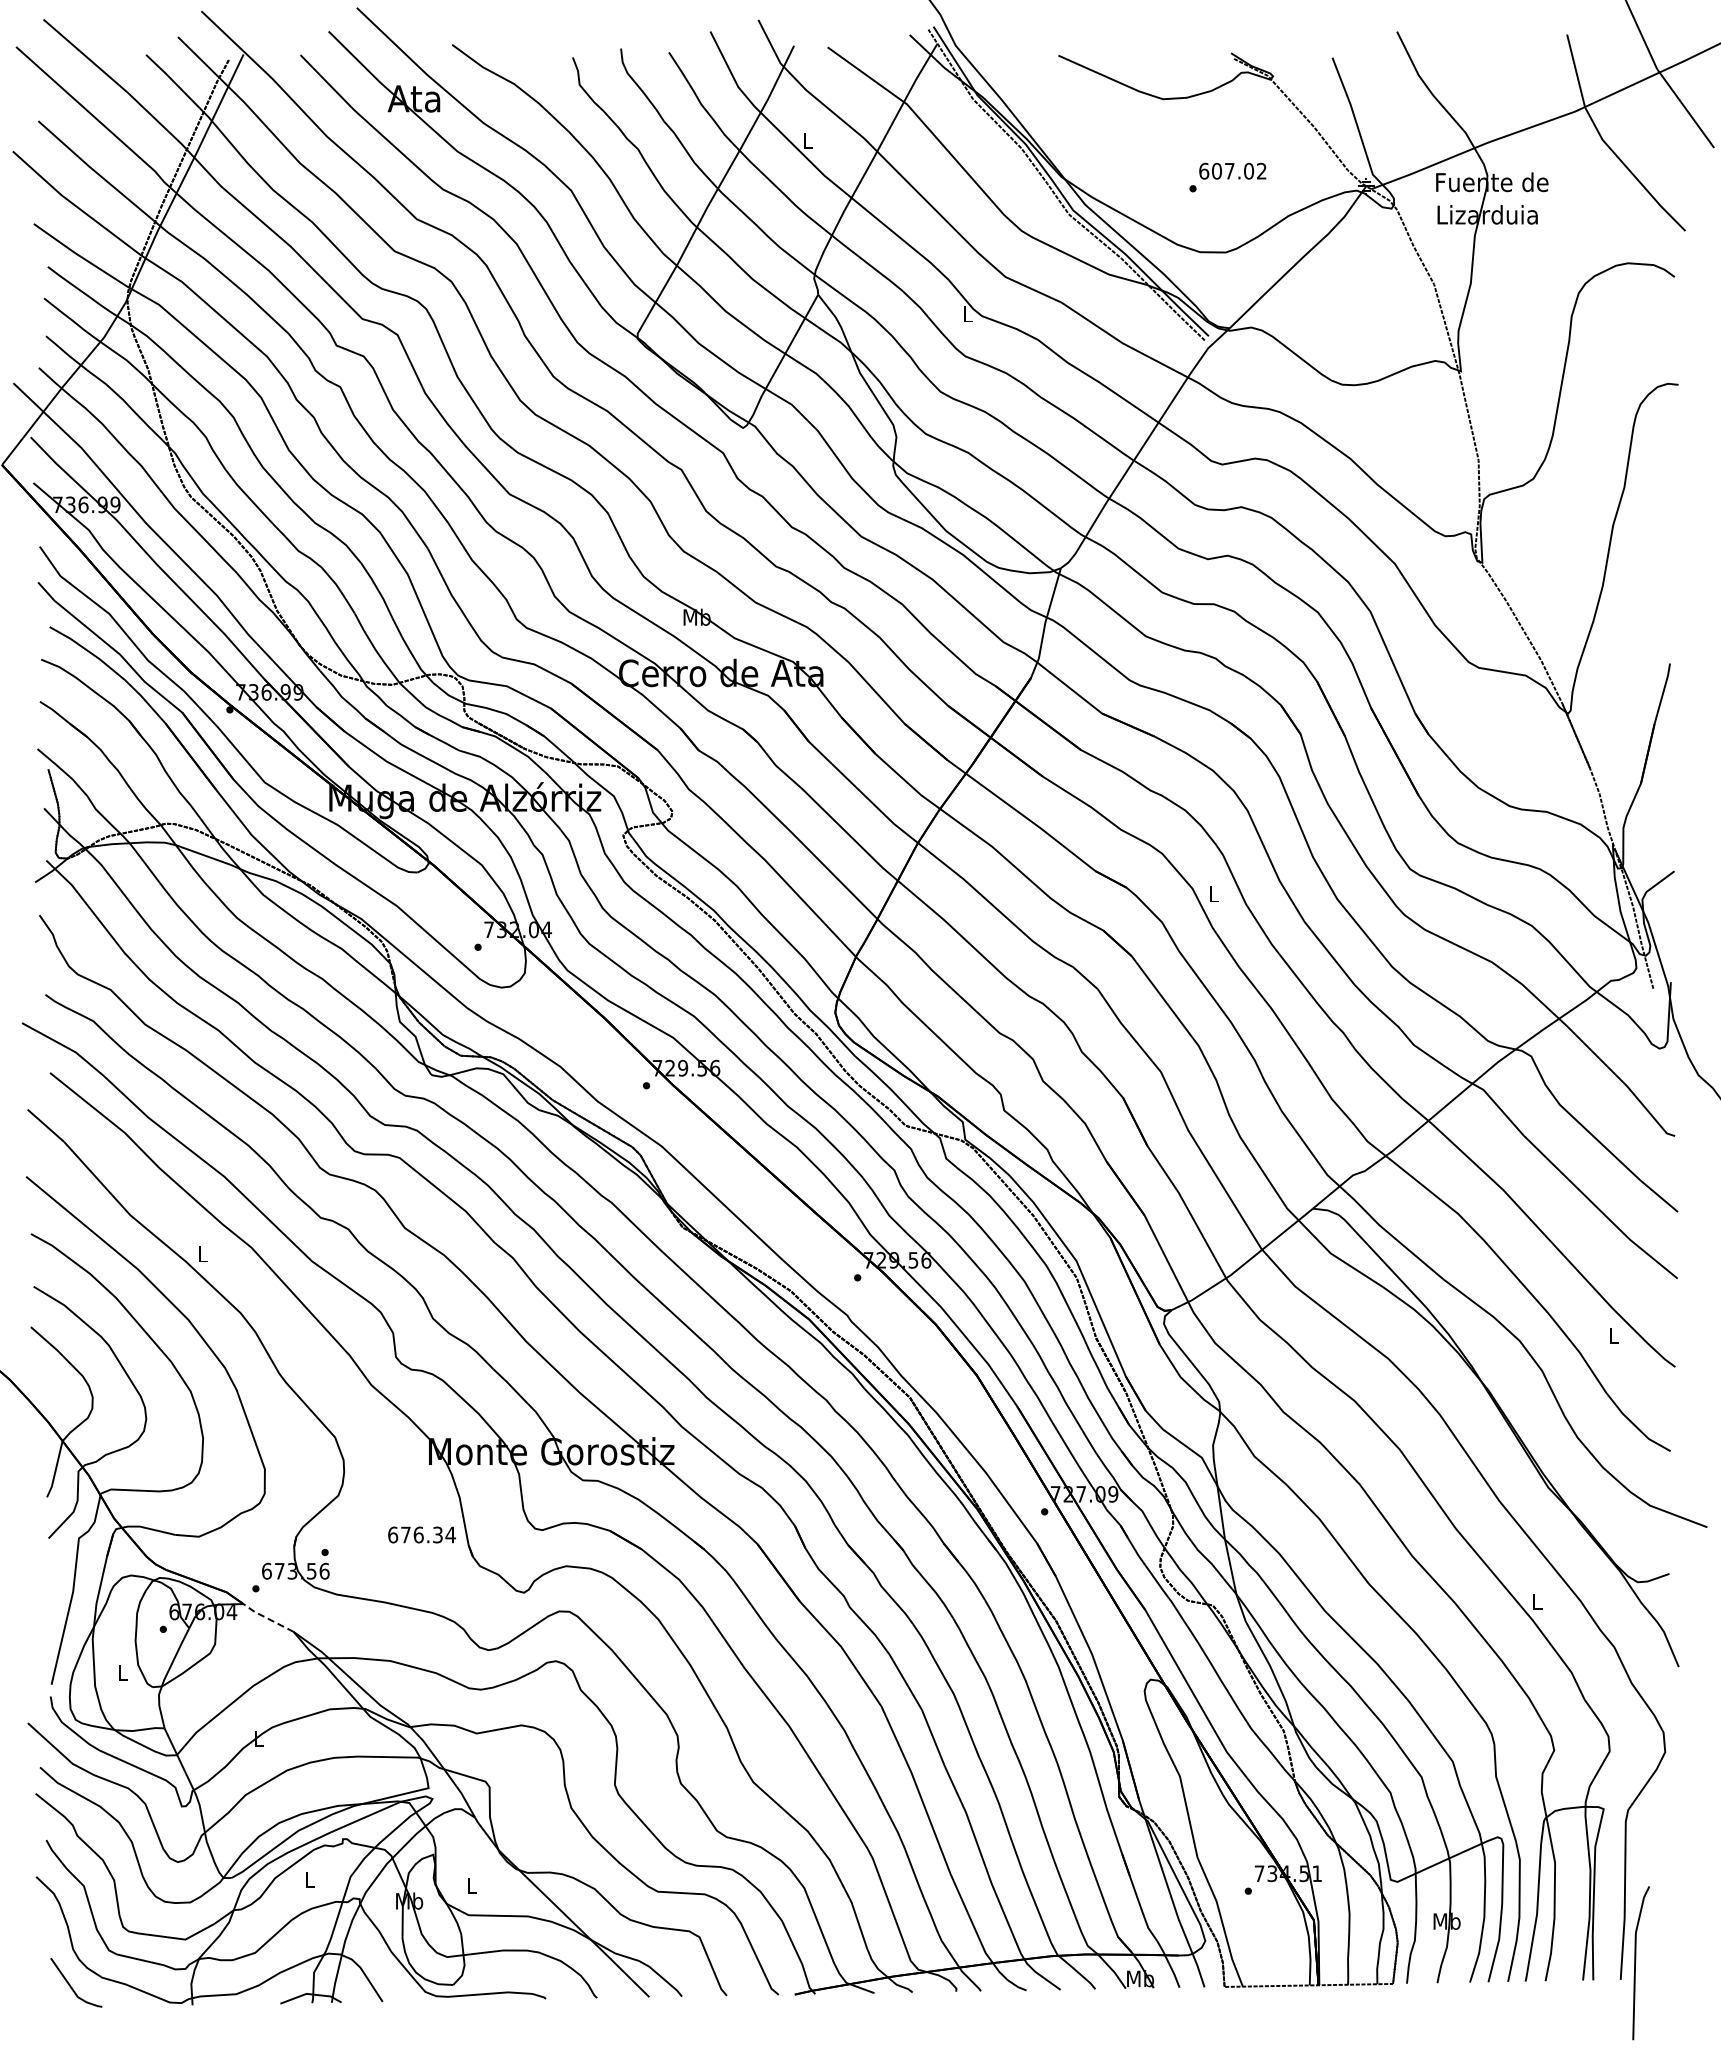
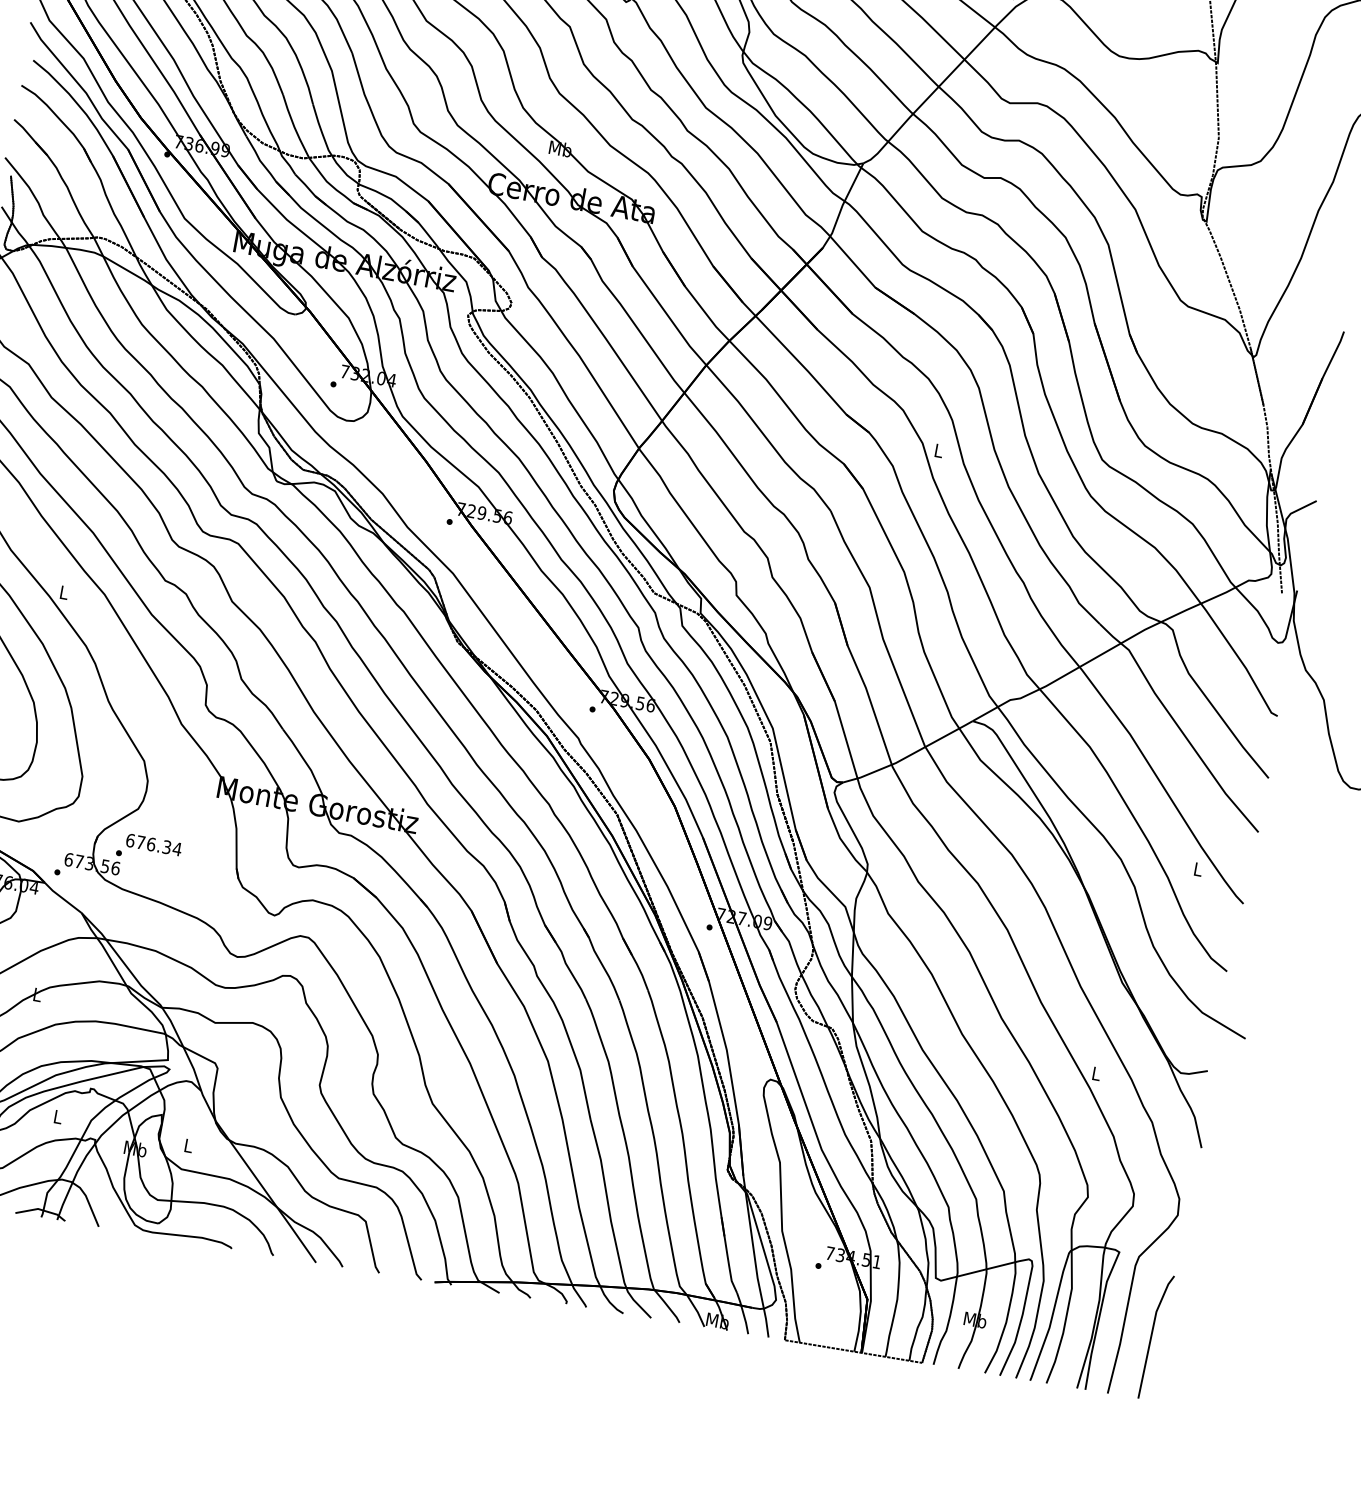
text: (421, 1534) -> (153, 844), moved
line: (267, 1618) -> (62, 898), dashed -> solid
line: (1636, 1961) -> (1152, 1335), moved

